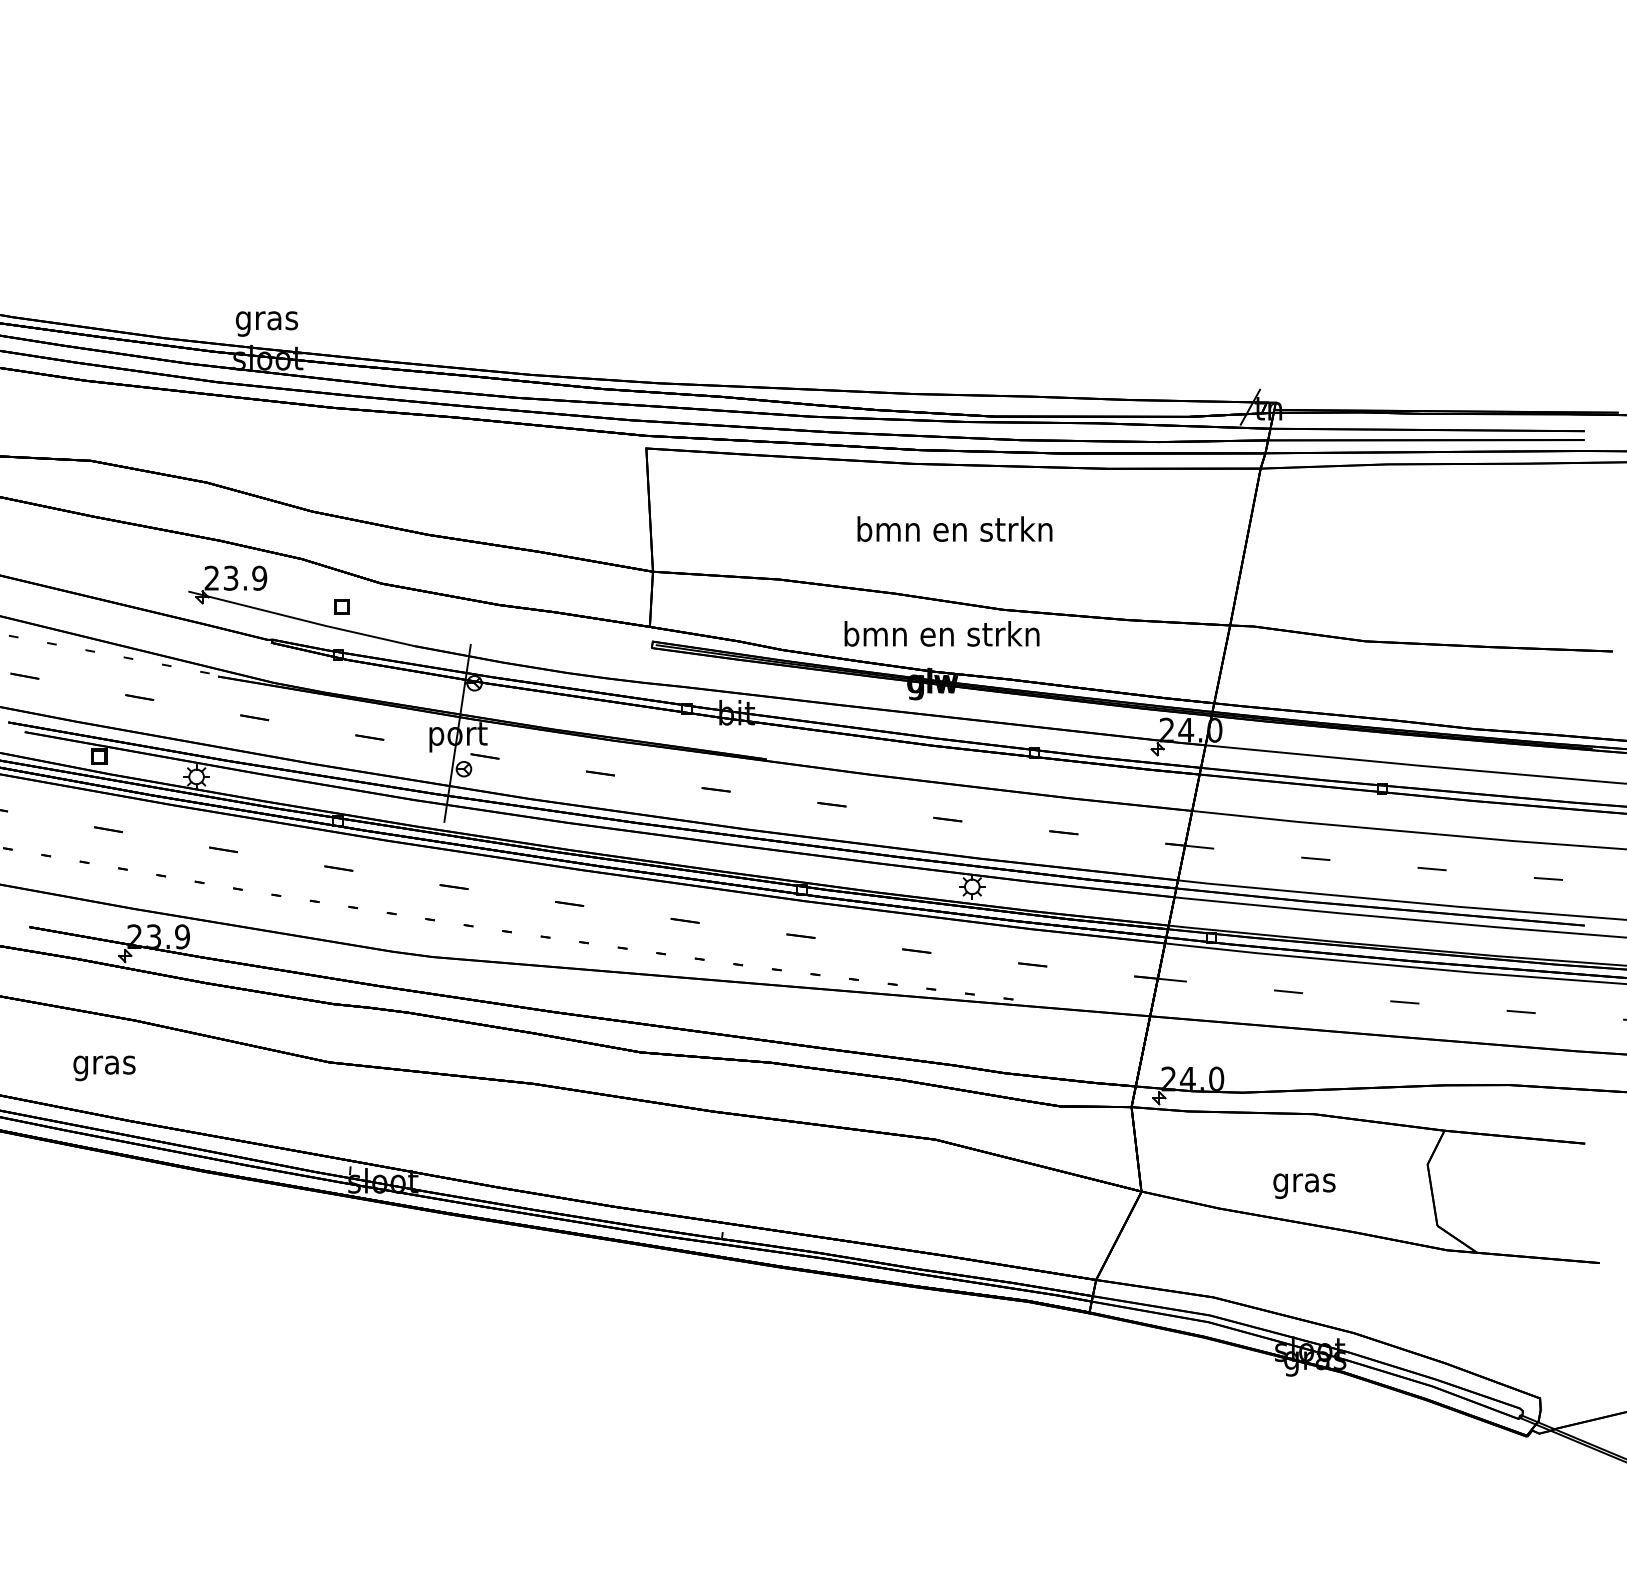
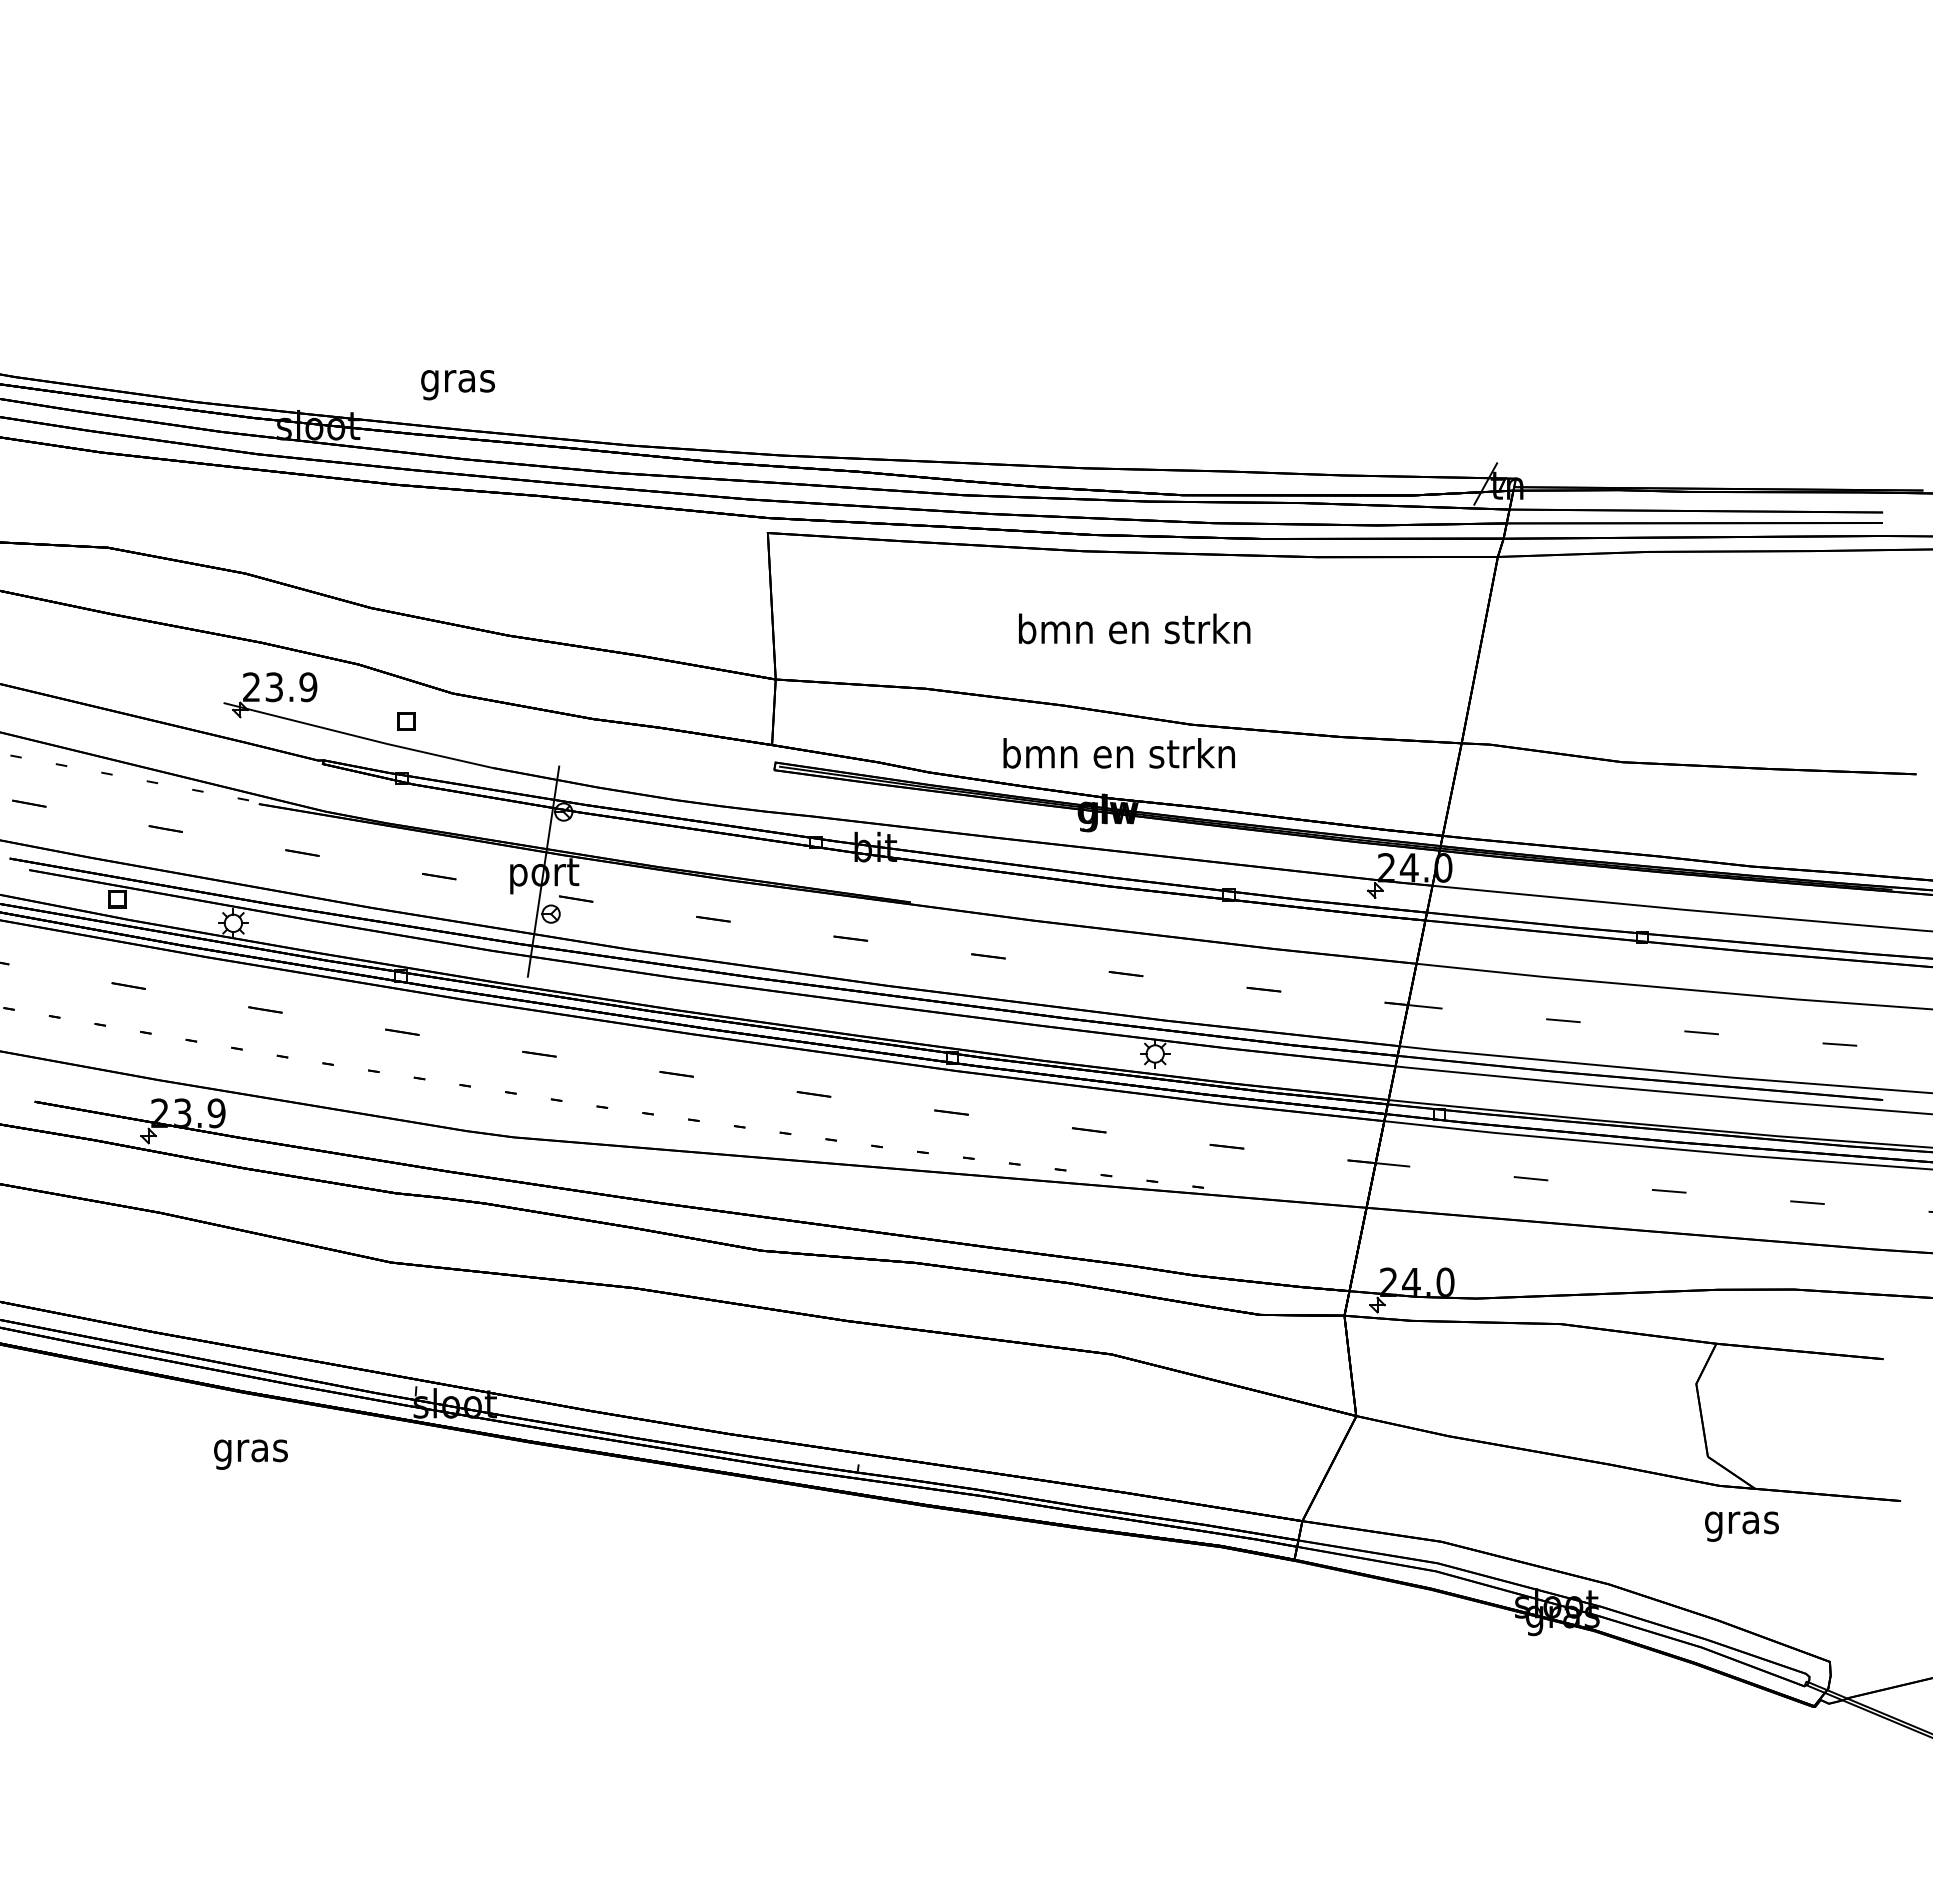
text: (266, 324) -> (457, 385), moved
text: (104, 1068) -> (250, 1454), moved
text: (1304, 1186) -> (1741, 1526), moved

